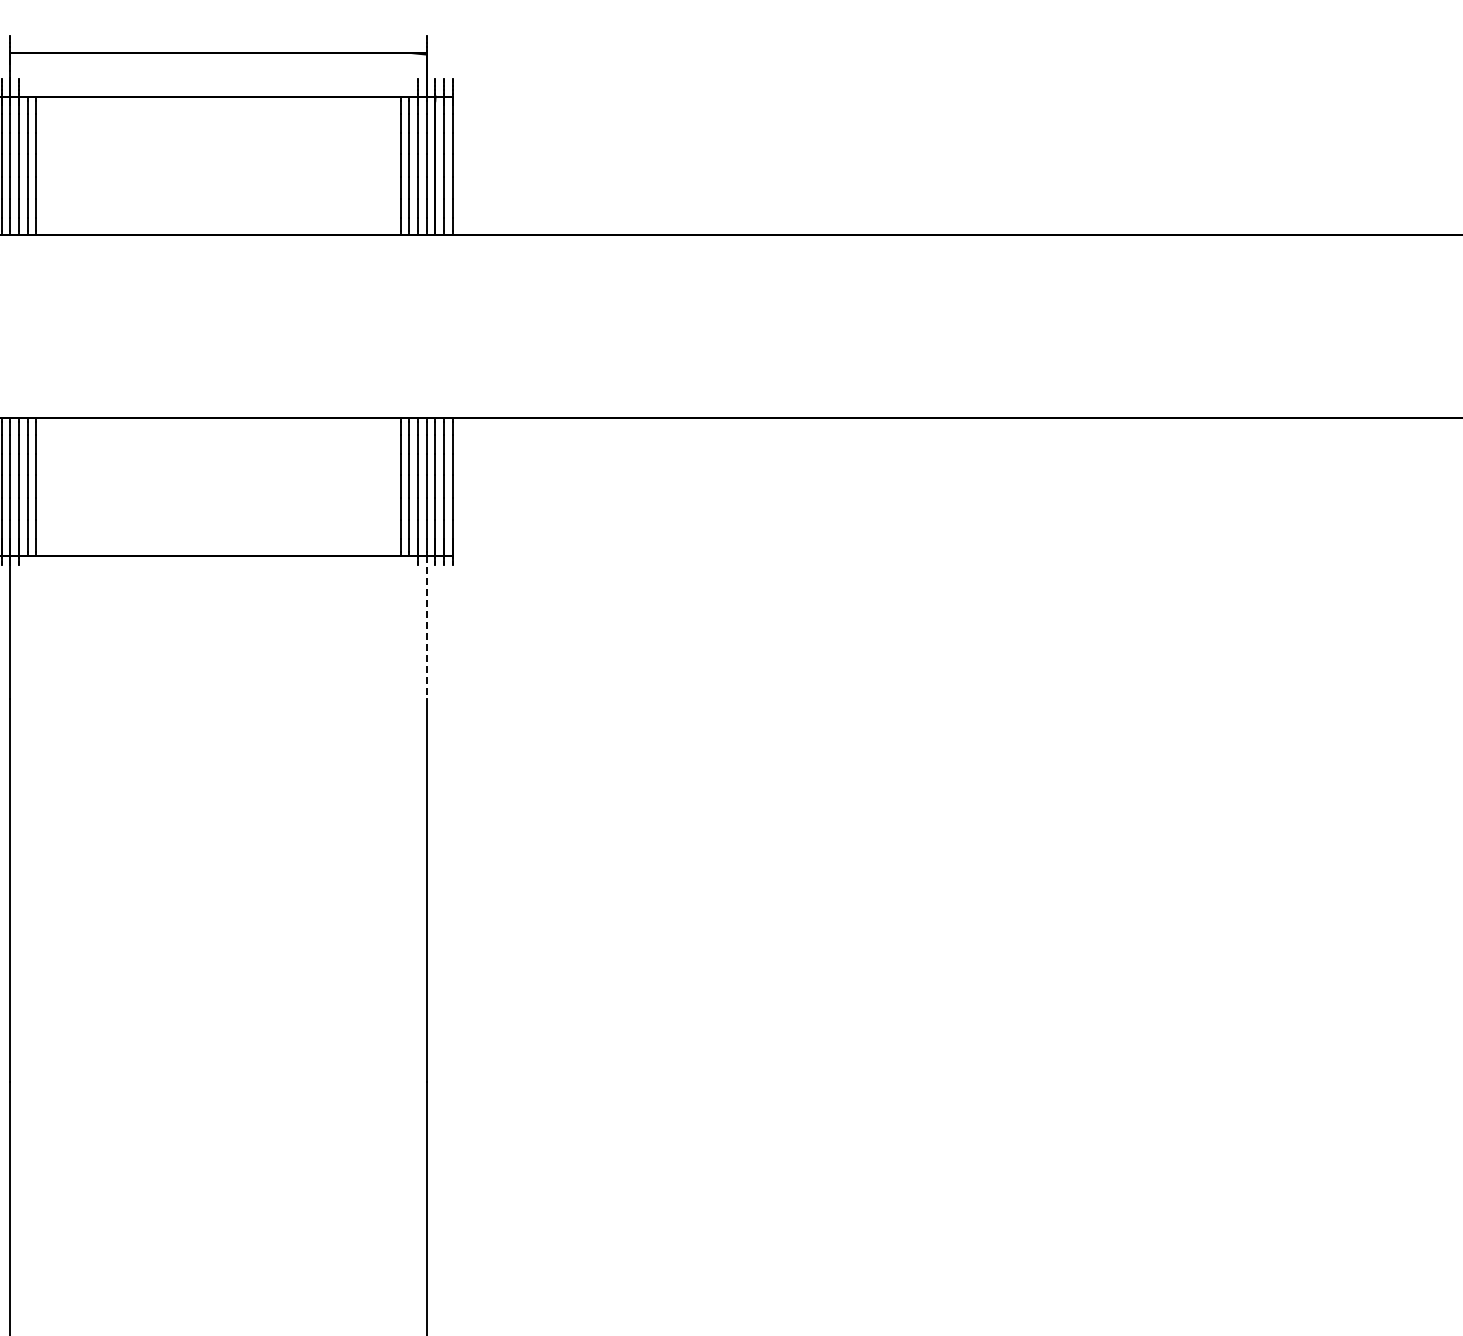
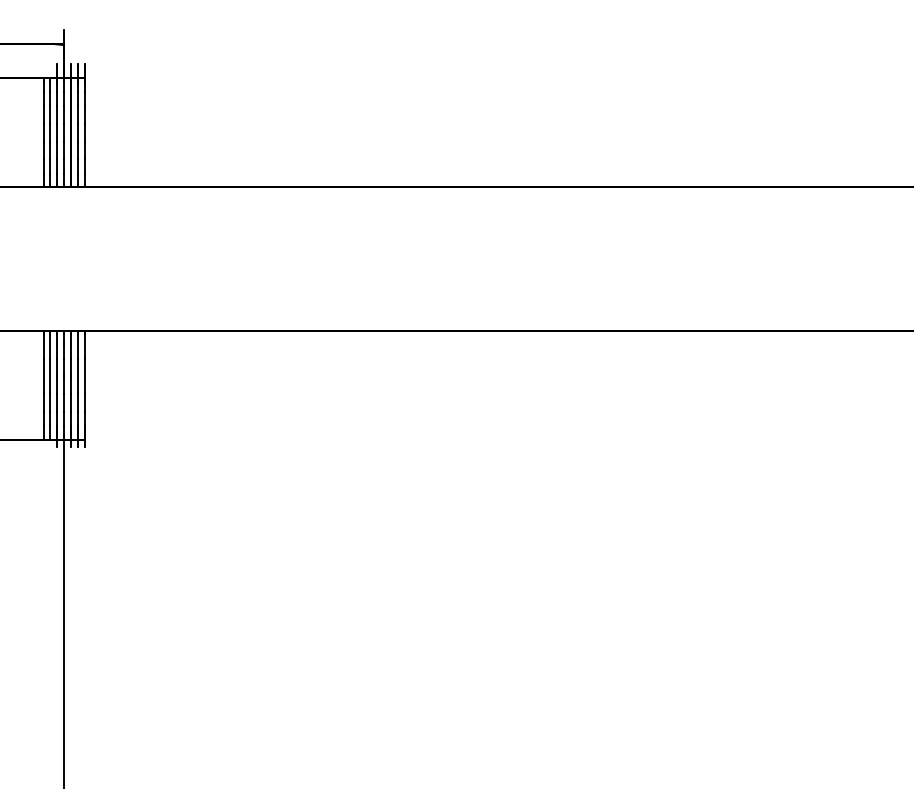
line: (426, 628) -> (63, 496), dashed -> solid

